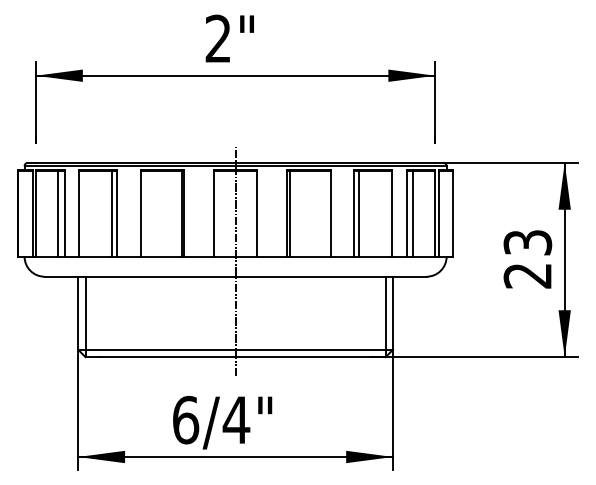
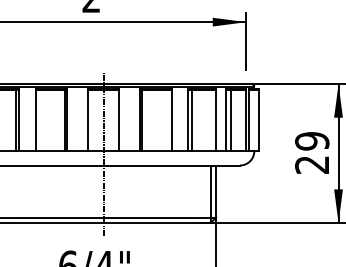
text: (527, 242) -> (311, 141), 23 -> 29

